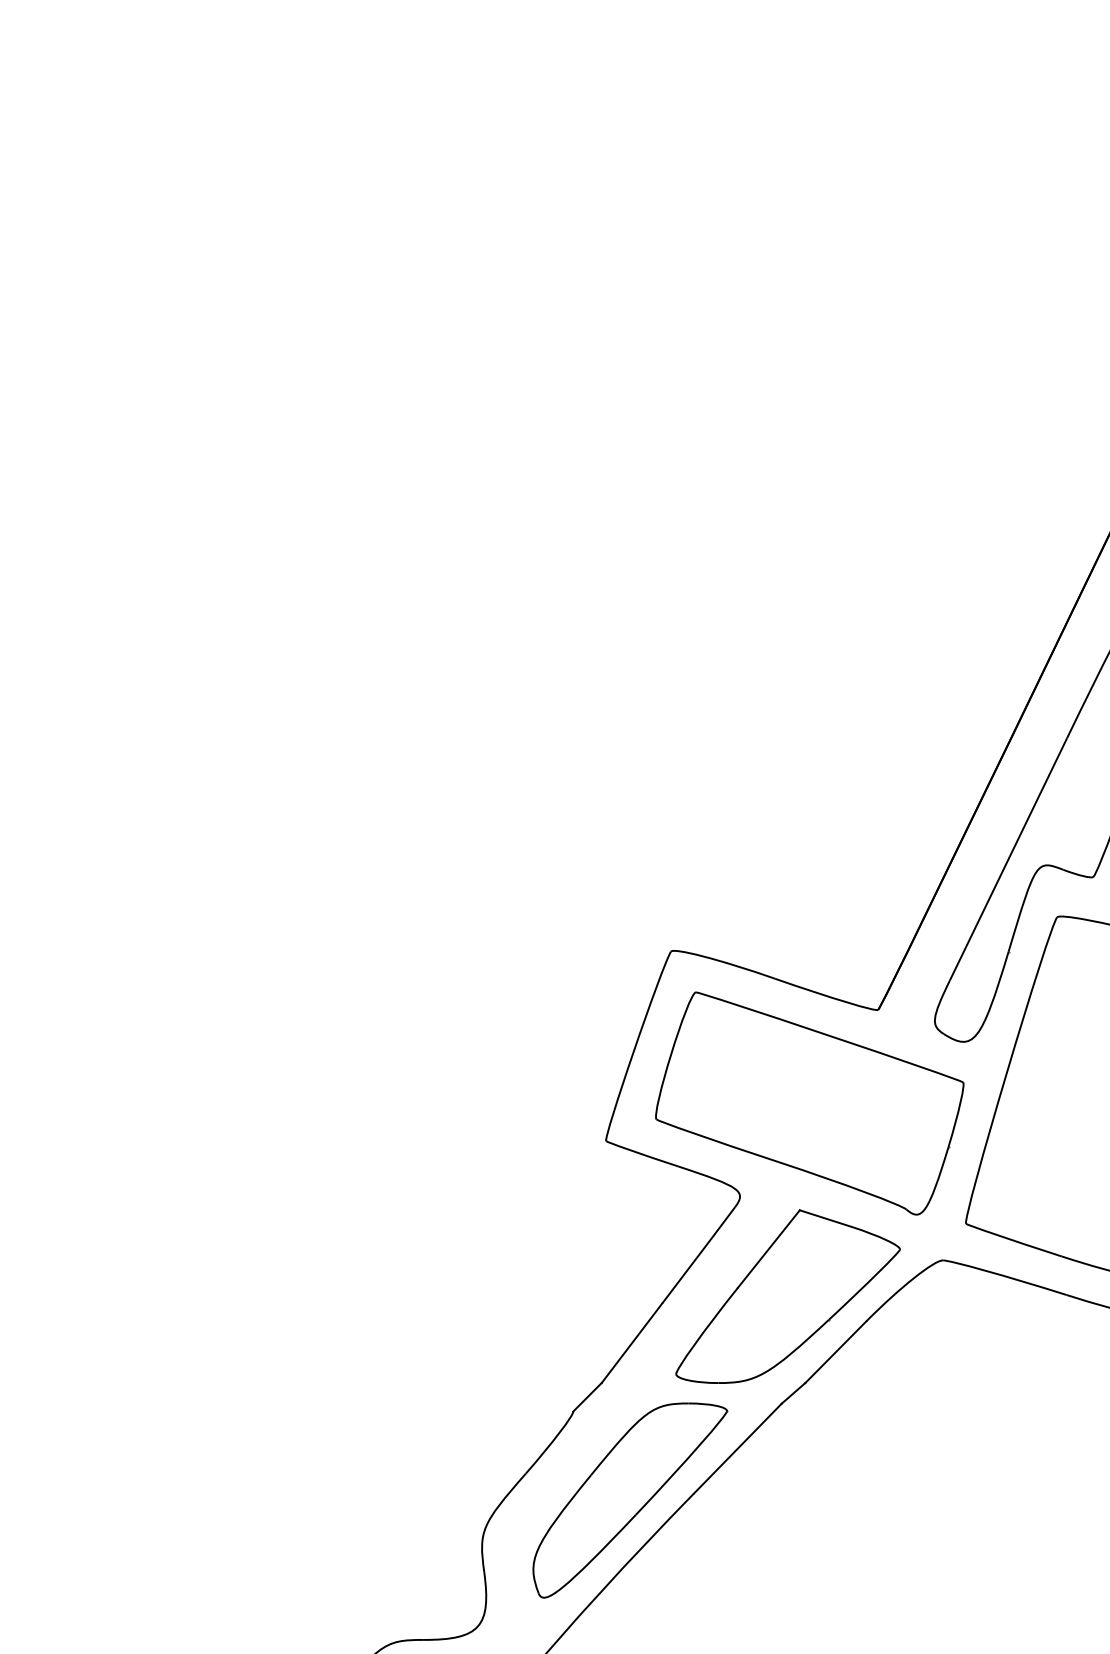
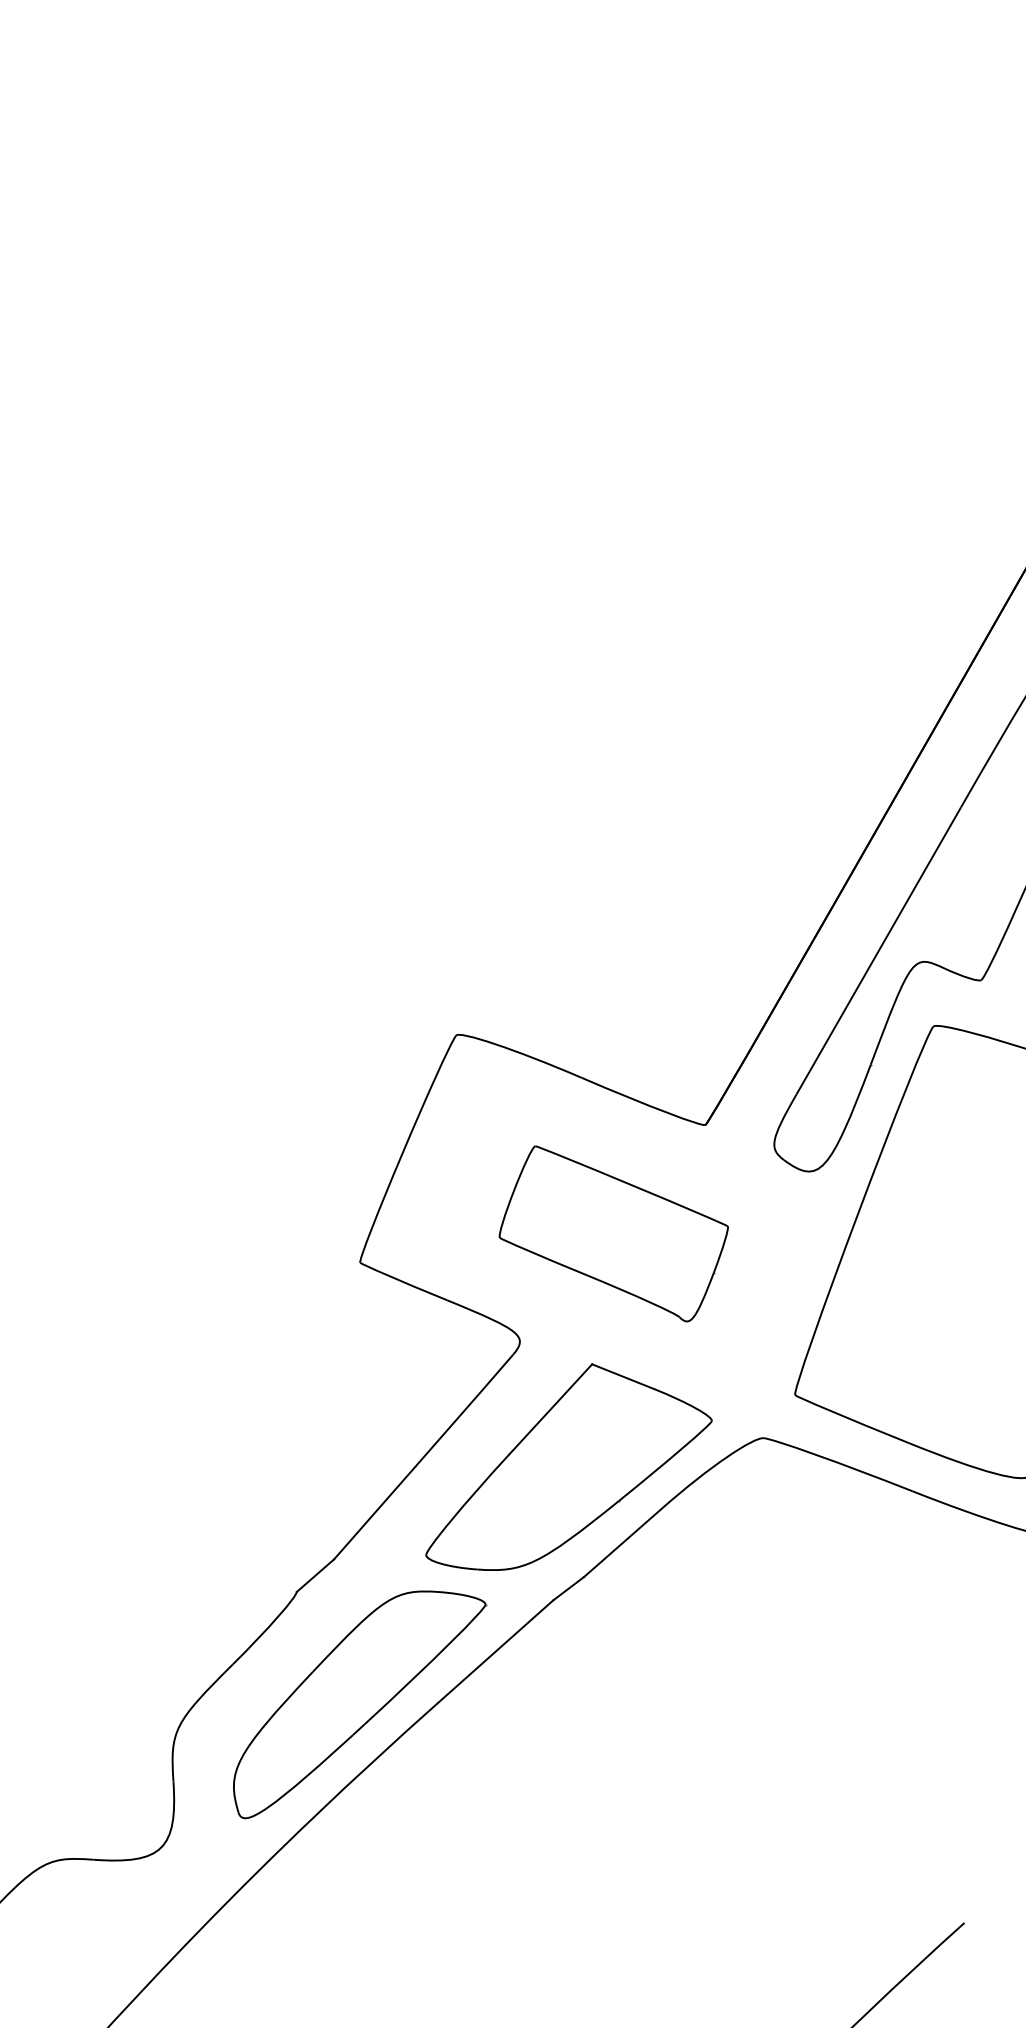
part: (809, 1103) -> (613, 1233), size x0.6

